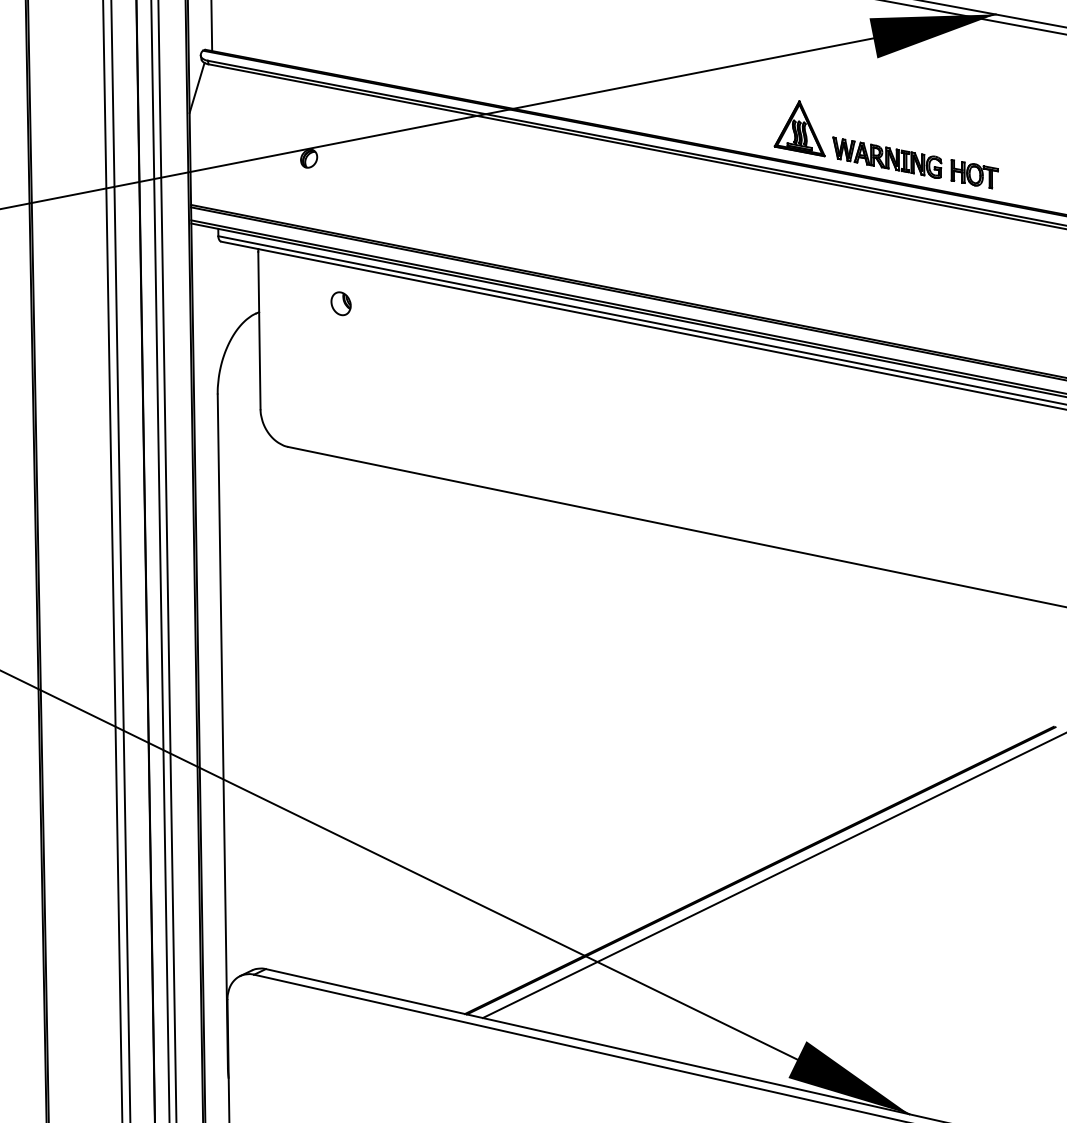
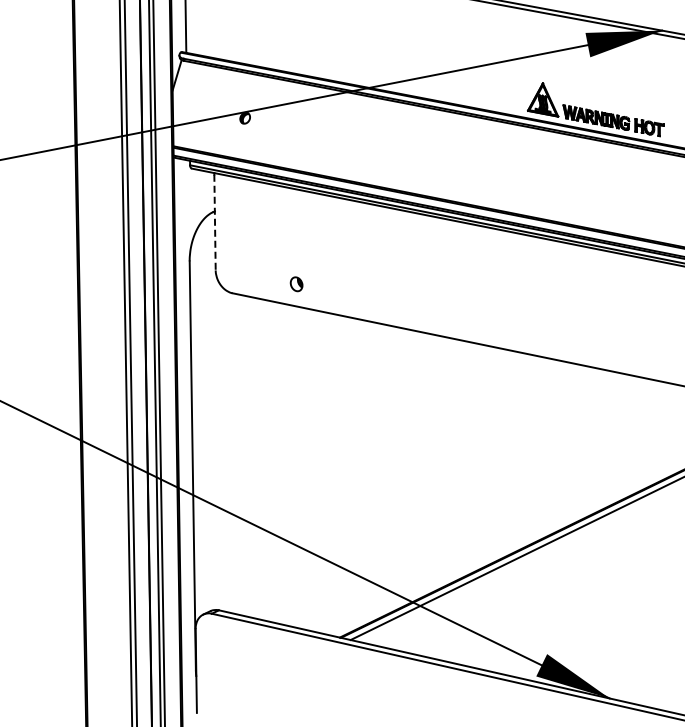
part: (340, 304) -> (296, 284), moved
line: (260, 330) -> (215, 222), solid -> dashed

